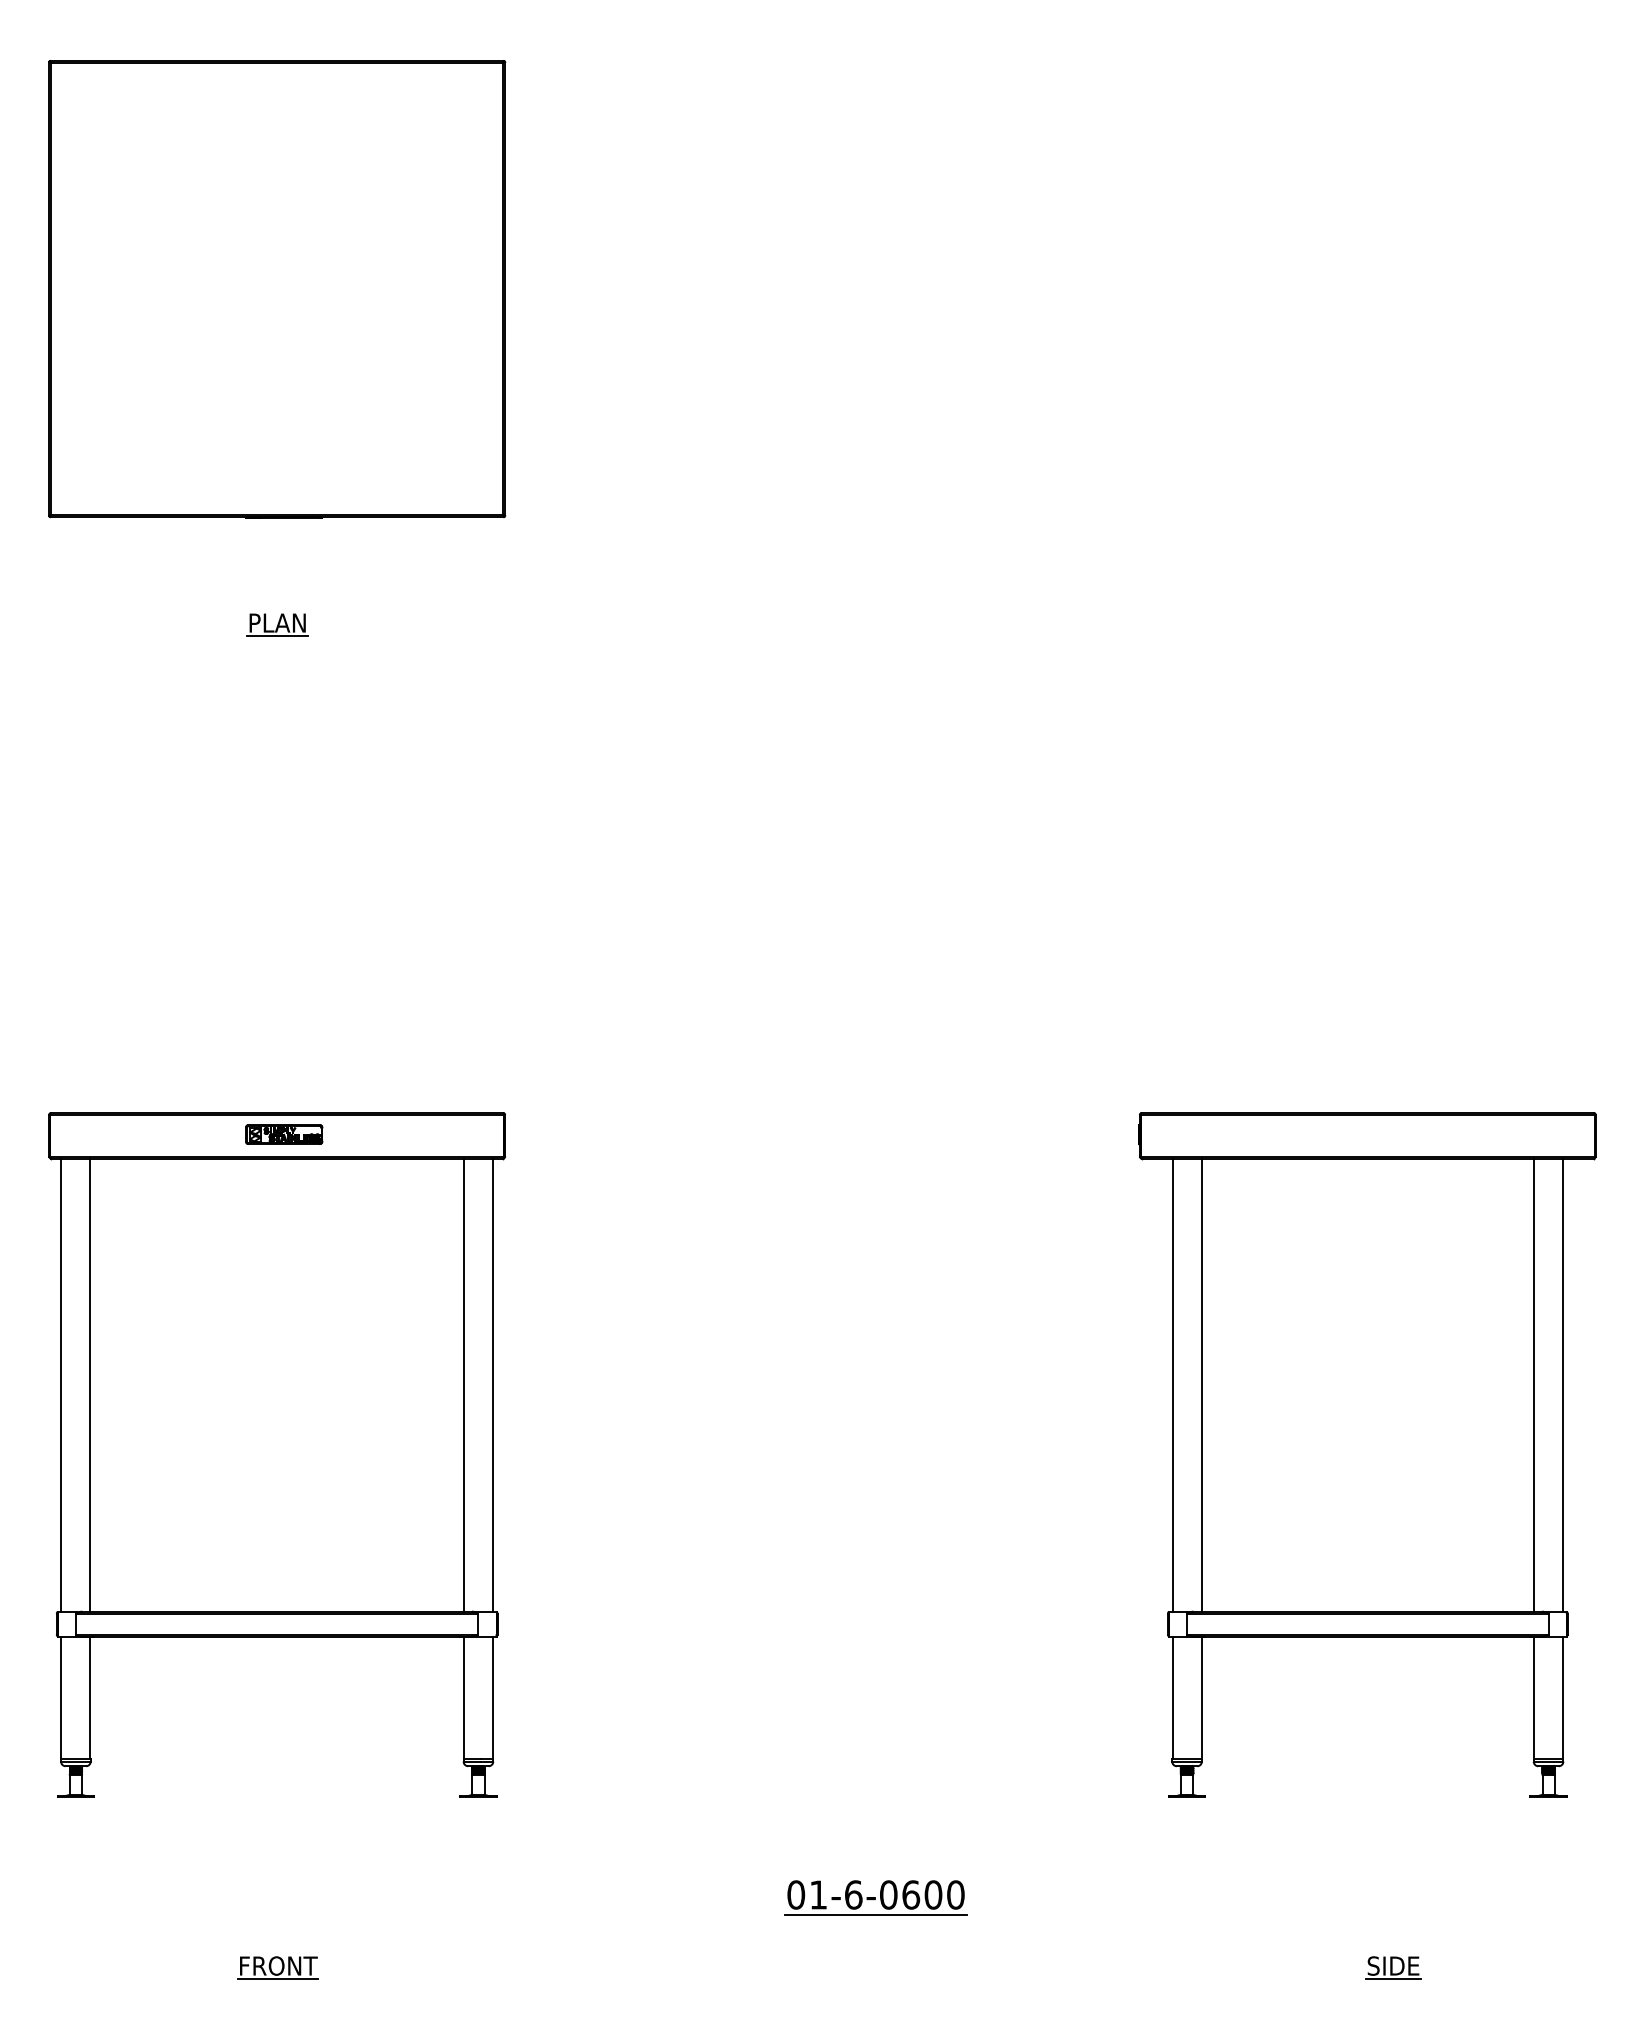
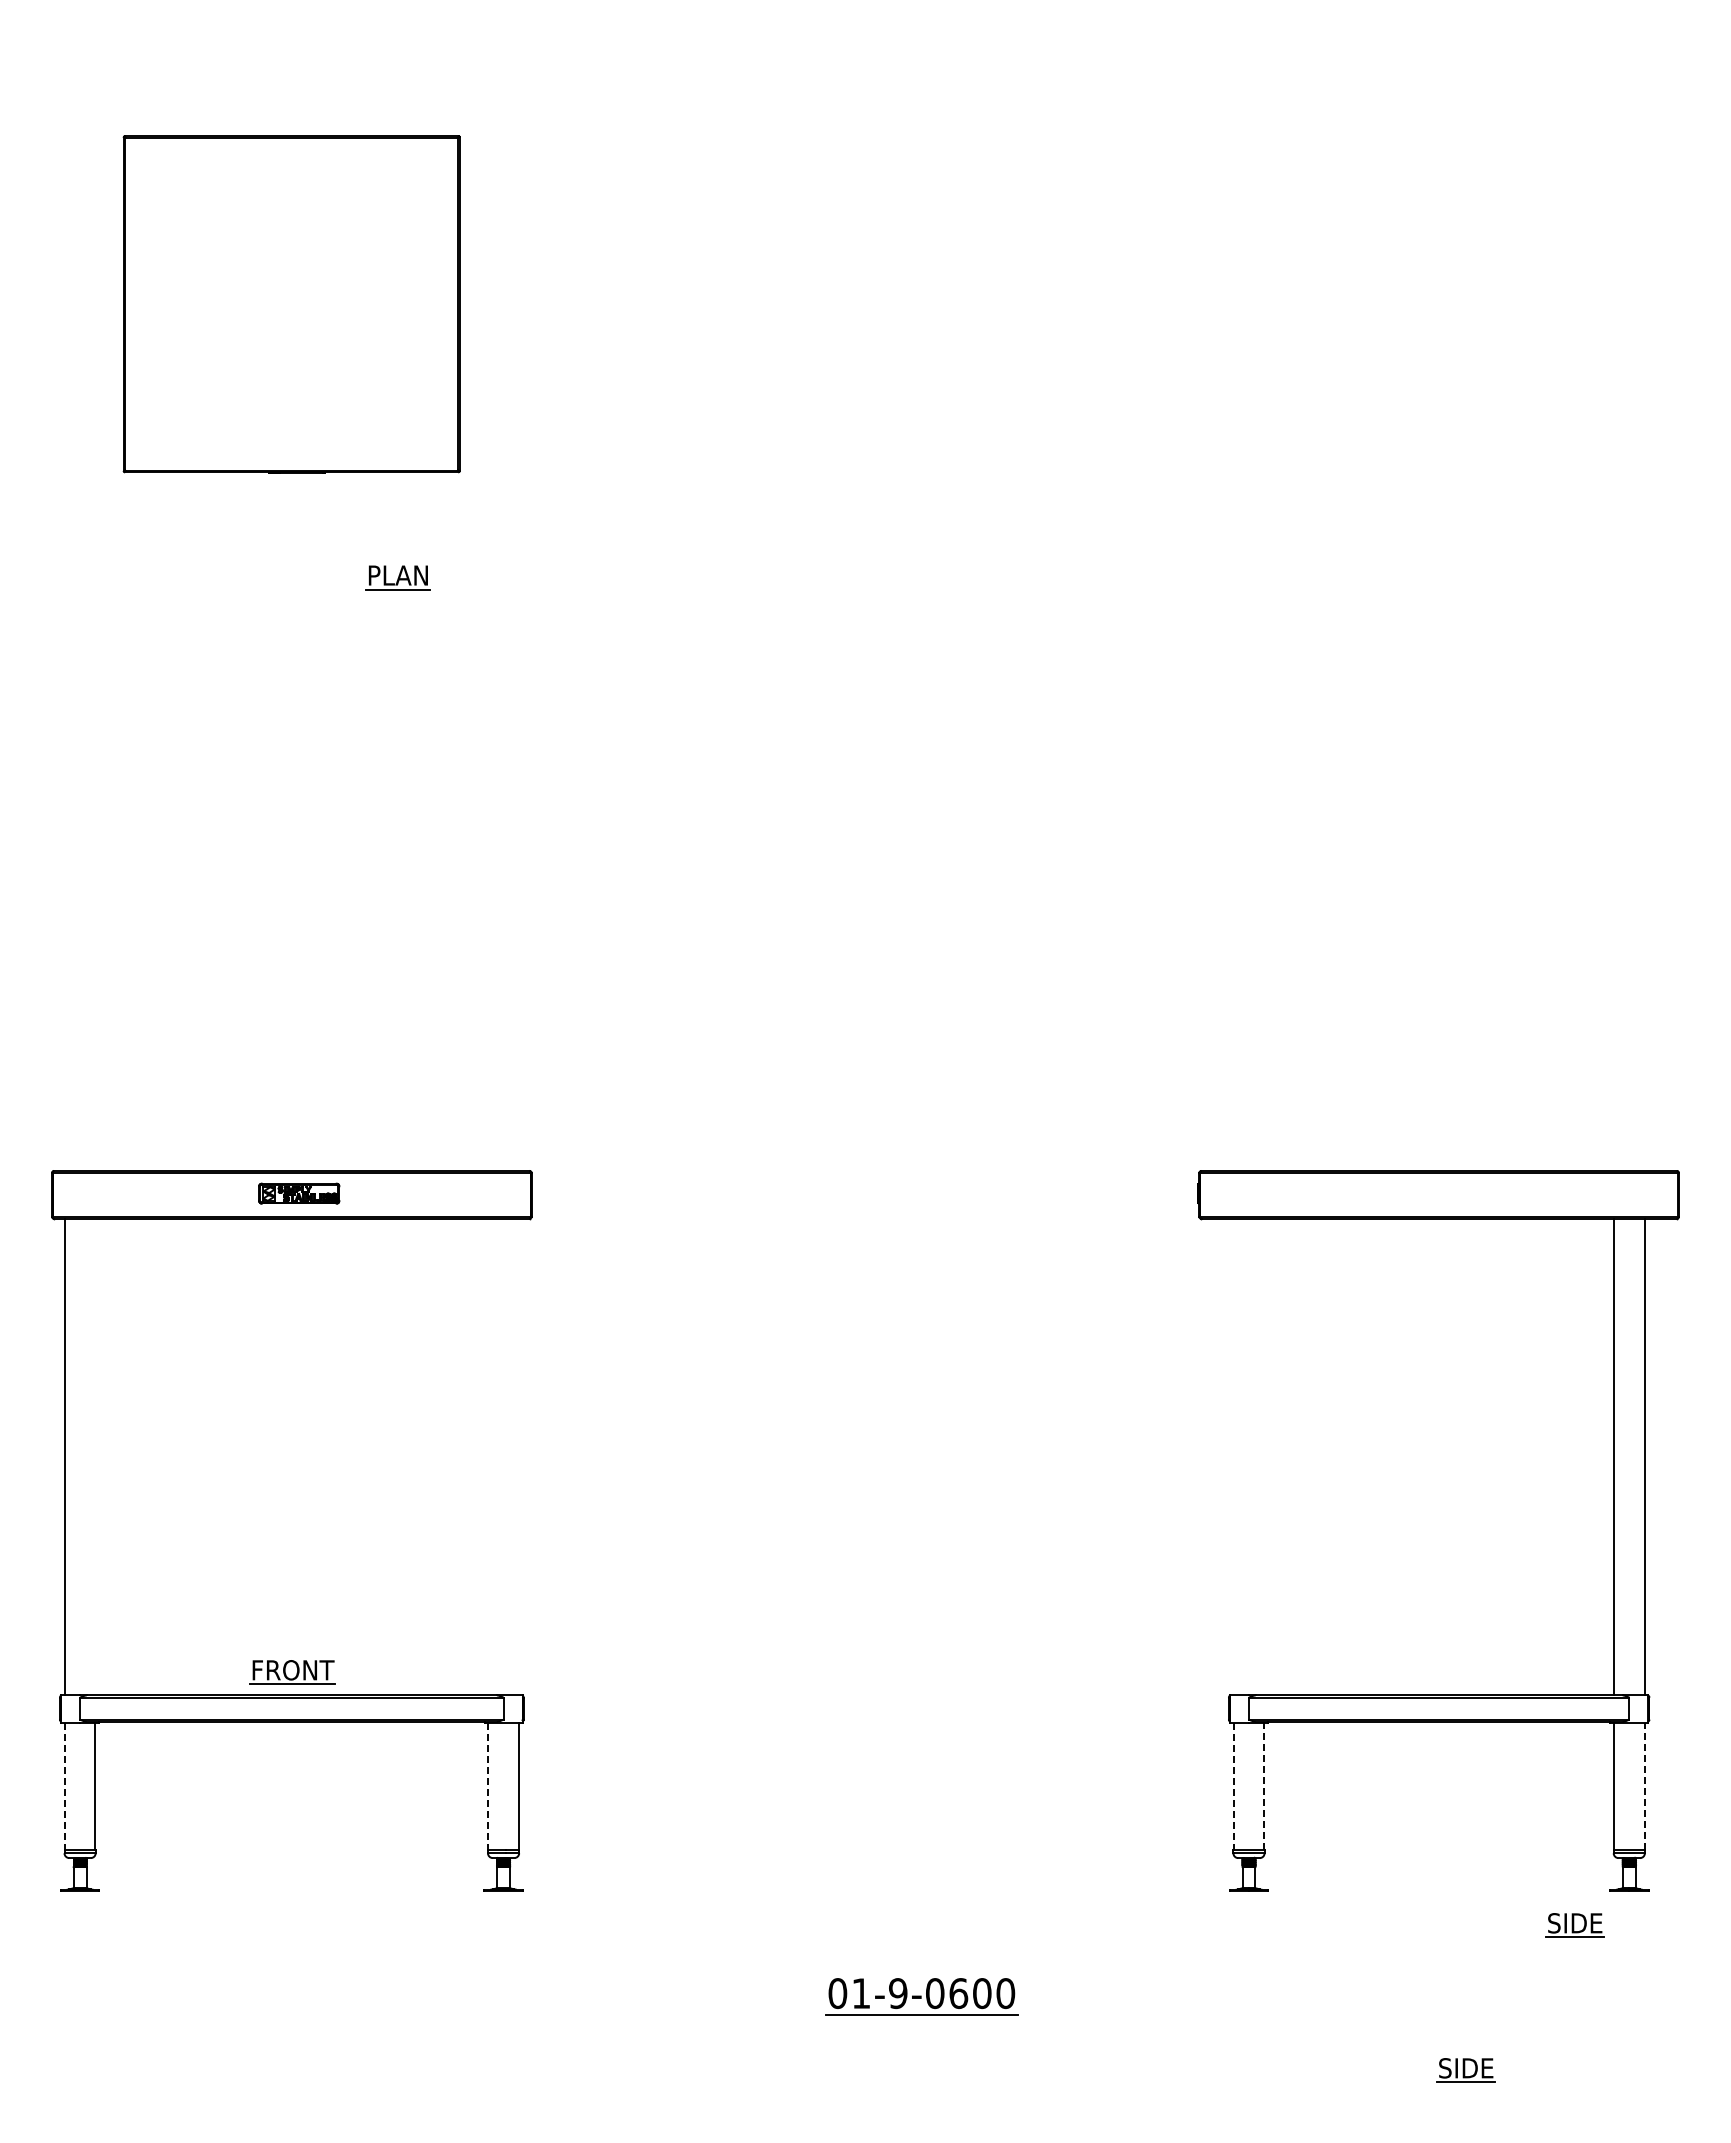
part: (276, 289) -> (291, 304), size x0.7
part: (276, 624) -> (397, 577), moved
line: (90, 1384) -> (95, 1456), removed
line: (464, 1384) -> (488, 1456), removed
line: (492, 1384) -> (518, 1456), removed
line: (1172, 1384) -> (1233, 1456), removed
line: (1201, 1384) -> (1264, 1456), removed
line: (61, 1698) -> (64, 1786), solid -> dashed
line: (464, 1698) -> (488, 1786), solid -> dashed
line: (1172, 1698) -> (1233, 1786), solid -> dashed
line: (1201, 1698) -> (1264, 1786), solid -> dashed
line: (1563, 1698) -> (1644, 1786), solid -> dashed
part: (1496, 1830) -> (1574, 1925), added
text: (853, 1894) -> (898, 1993), 01-6-0600 -> 01-9-0600
part: (277, 1968) -> (292, 1672), moved

